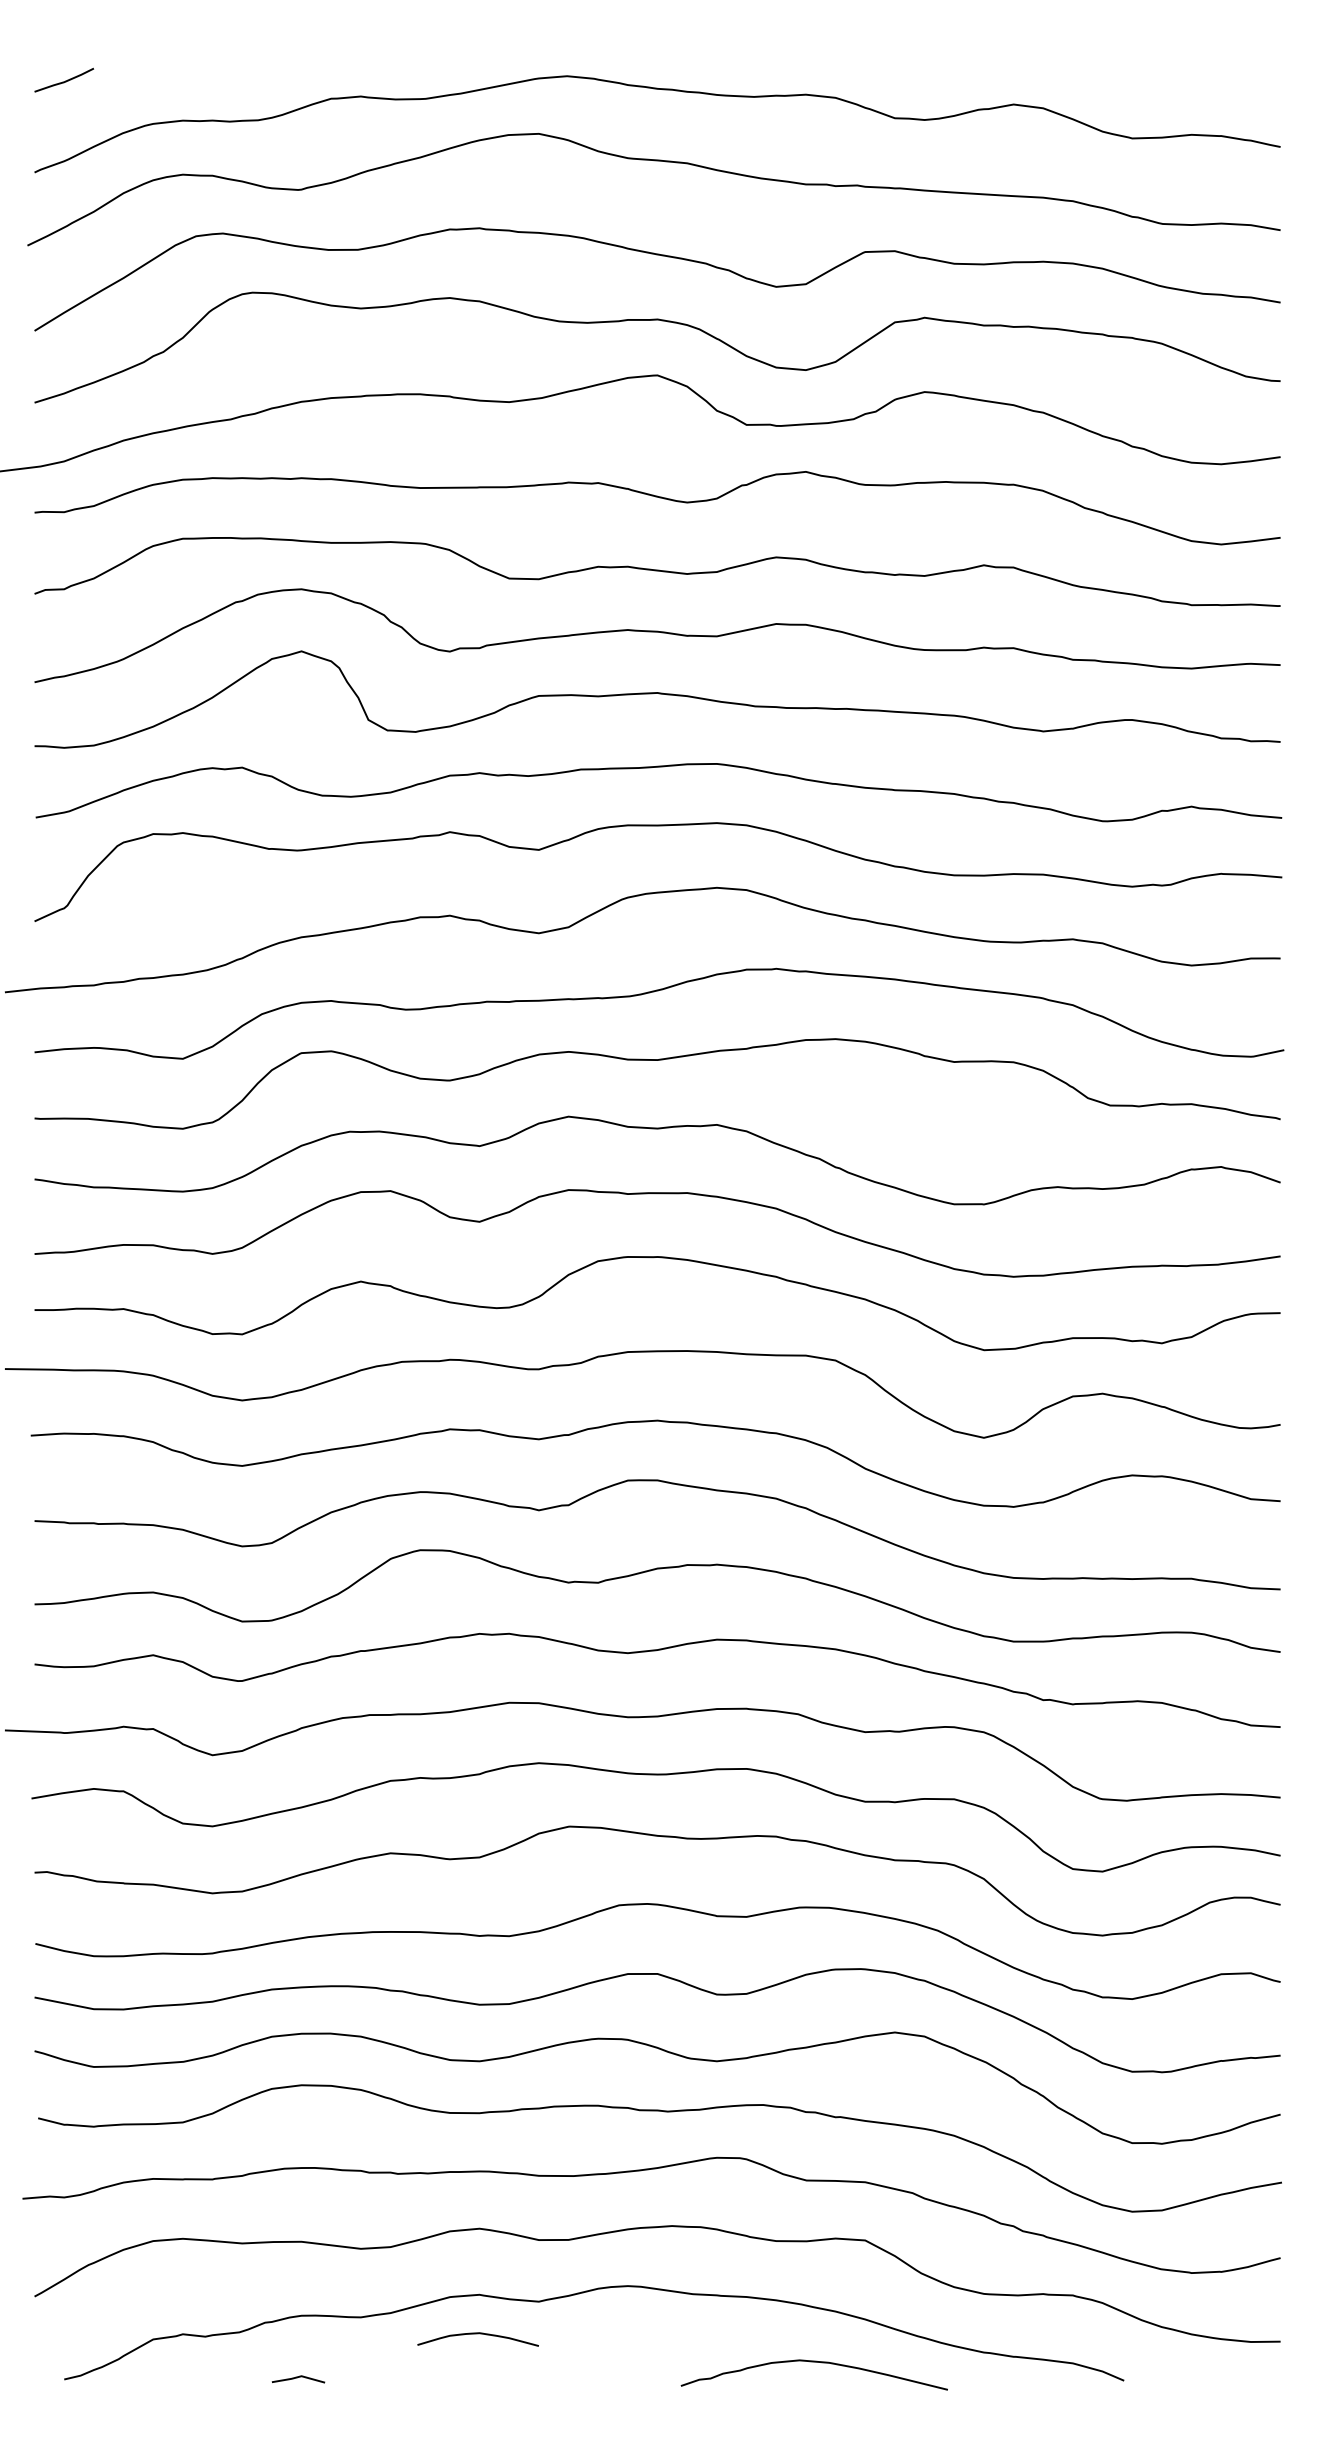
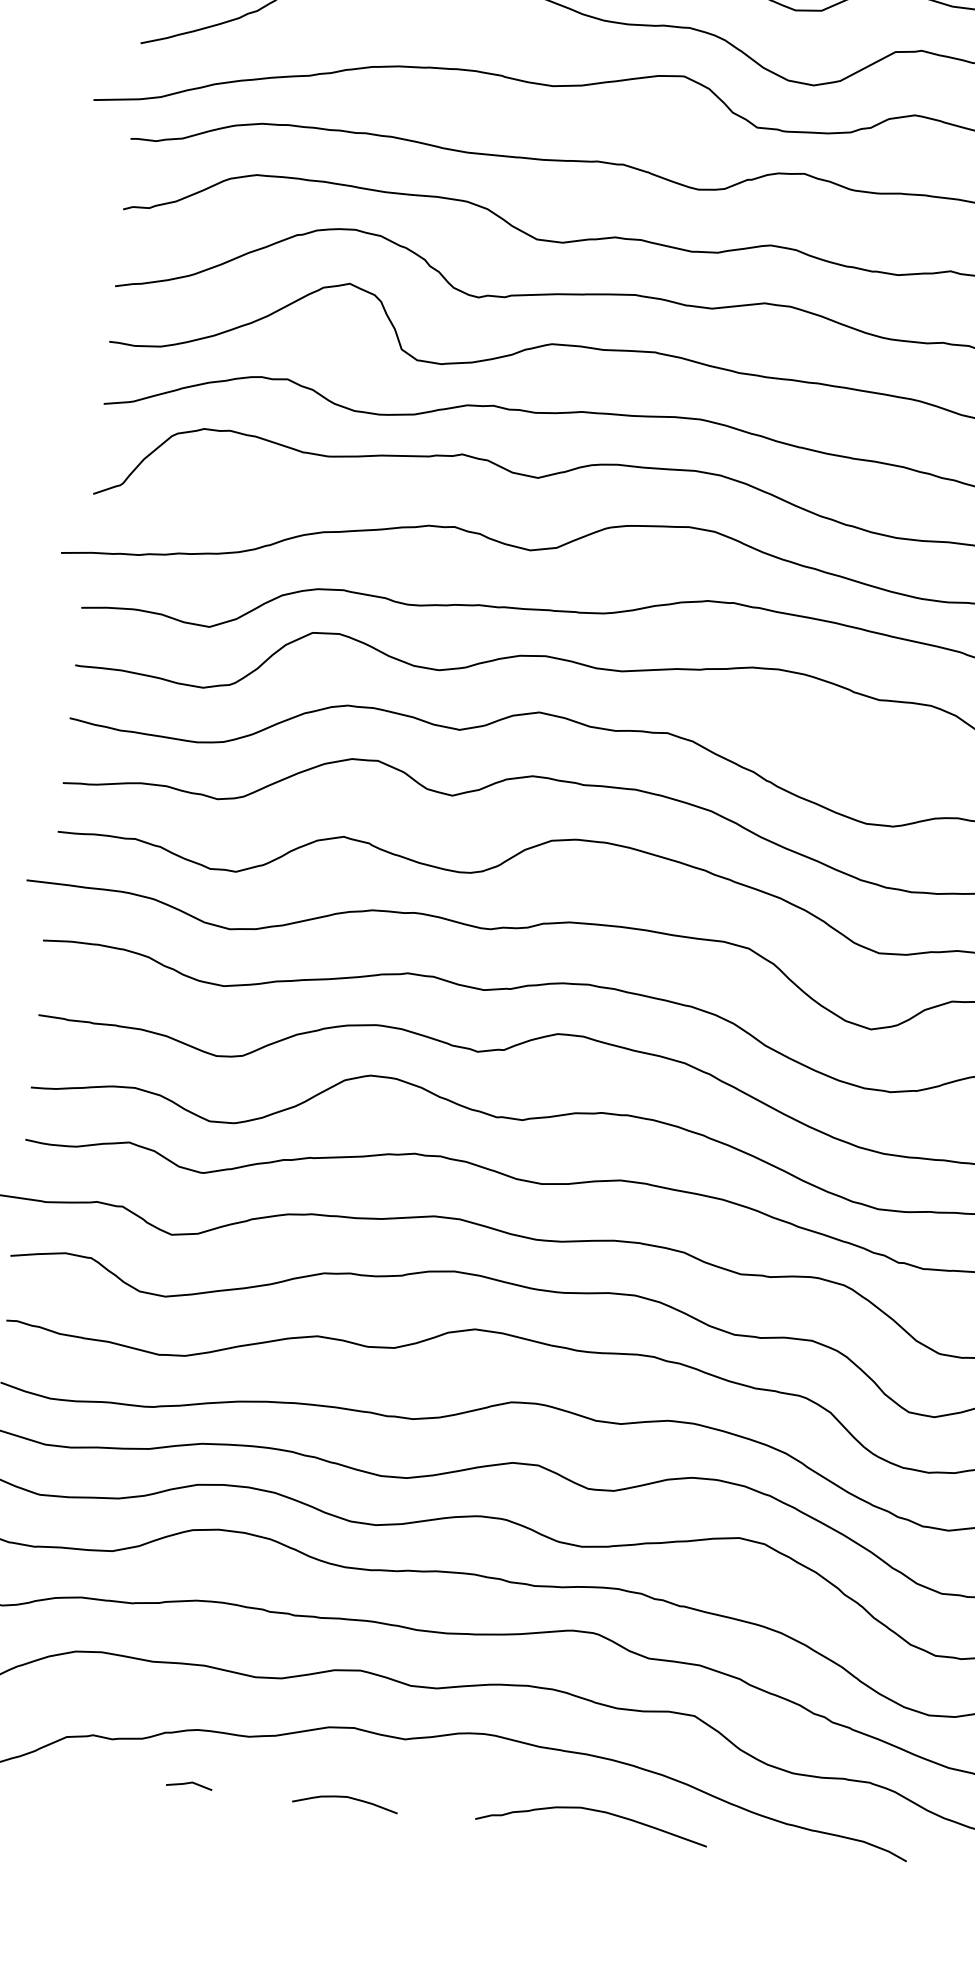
curve: (477, 2334) -> (345, 1797), moved
curve: (813, 2362) -> (592, 1810), moved

